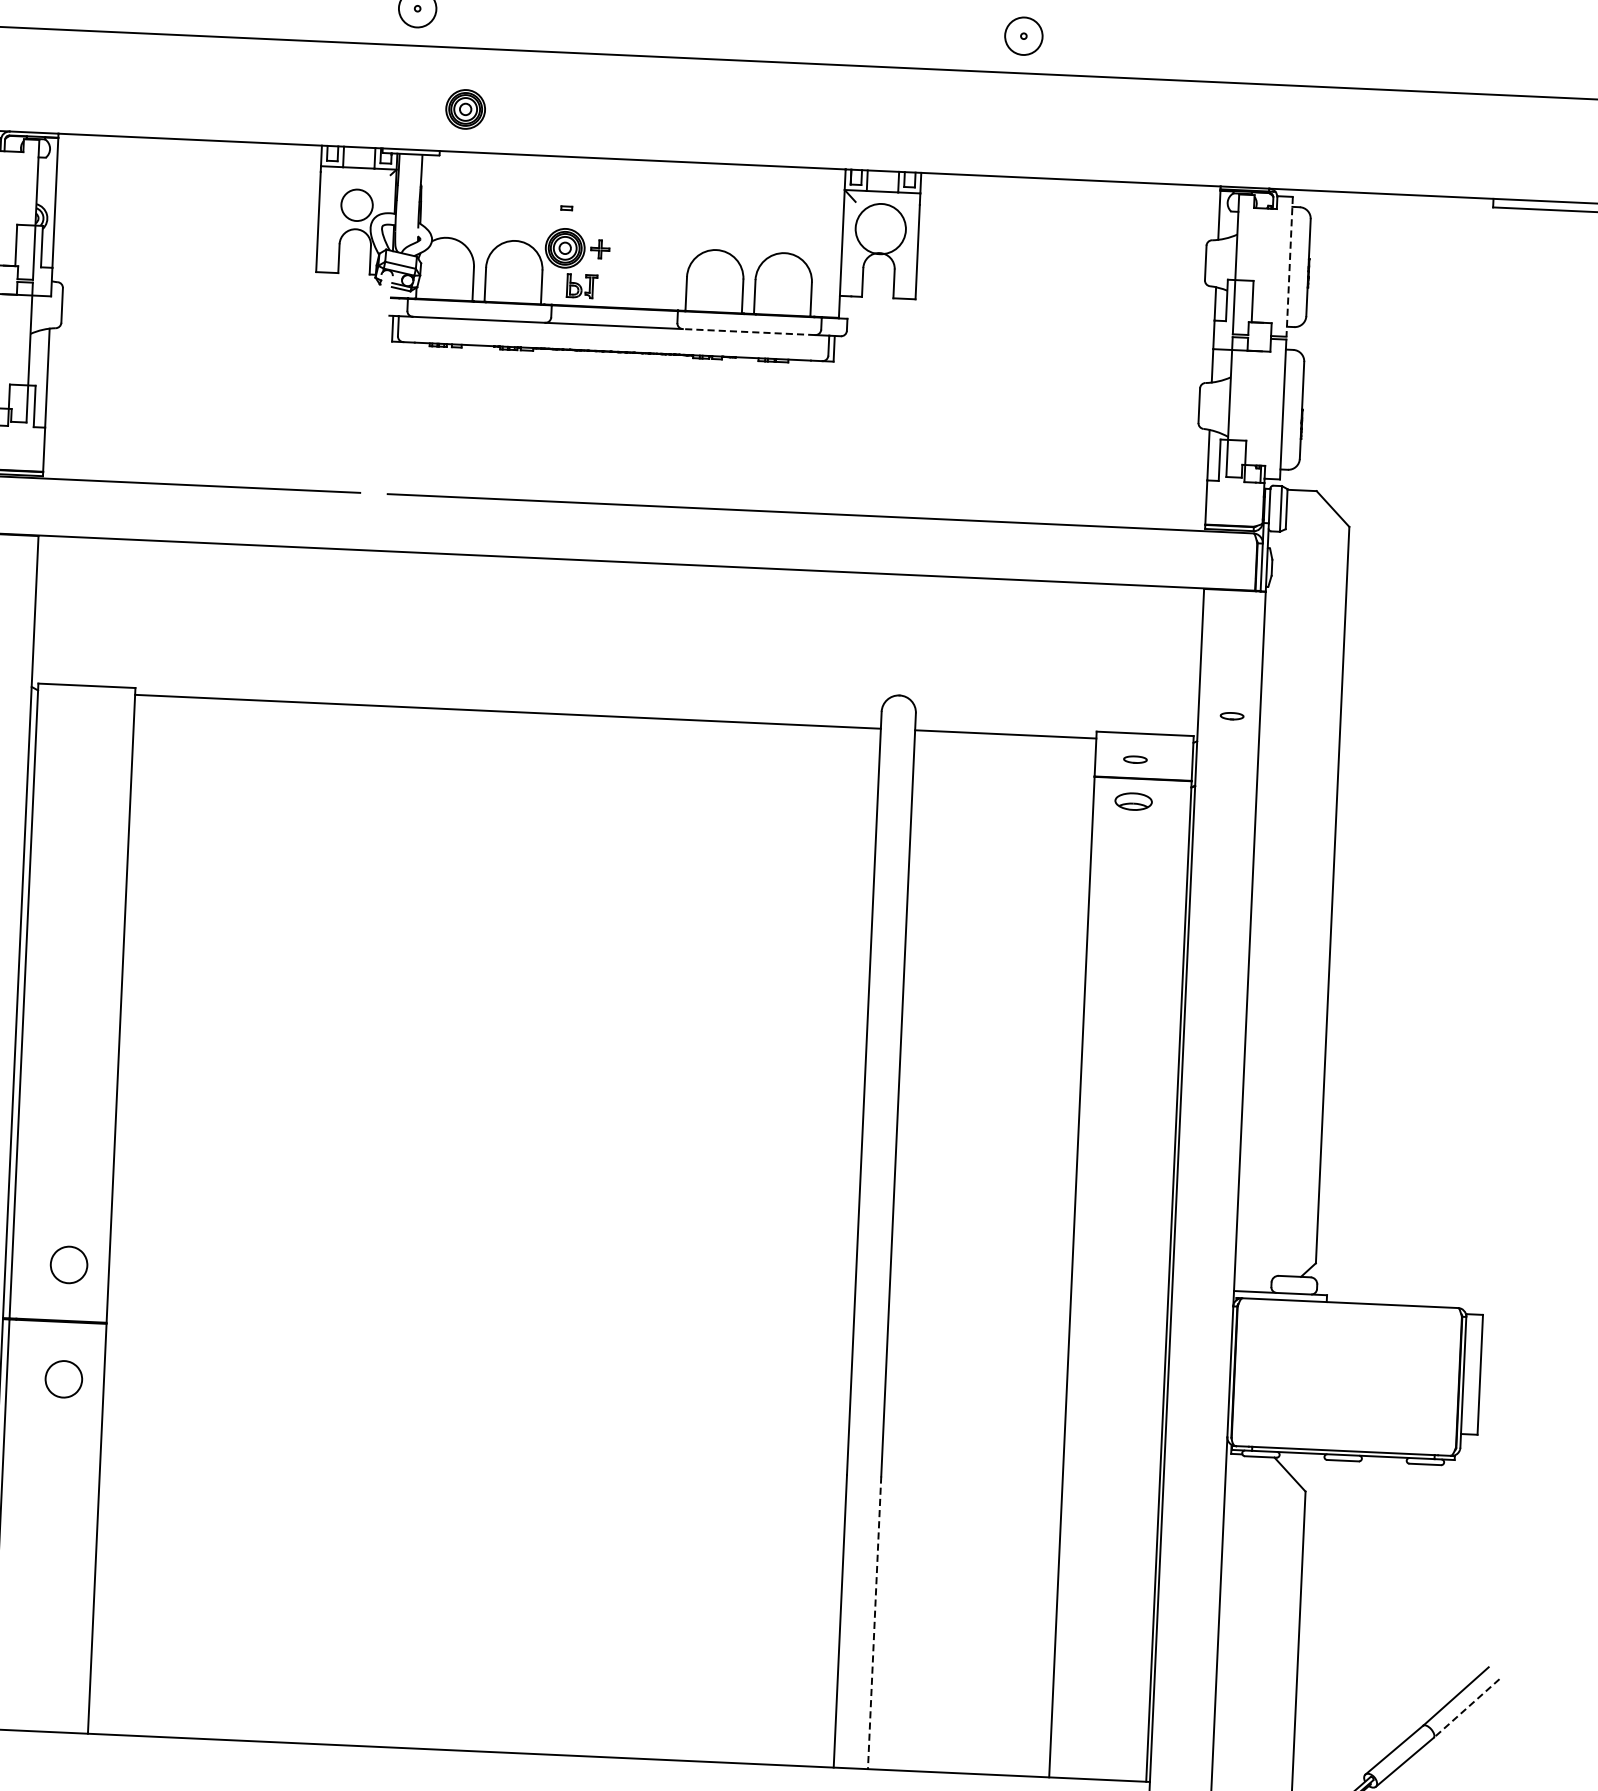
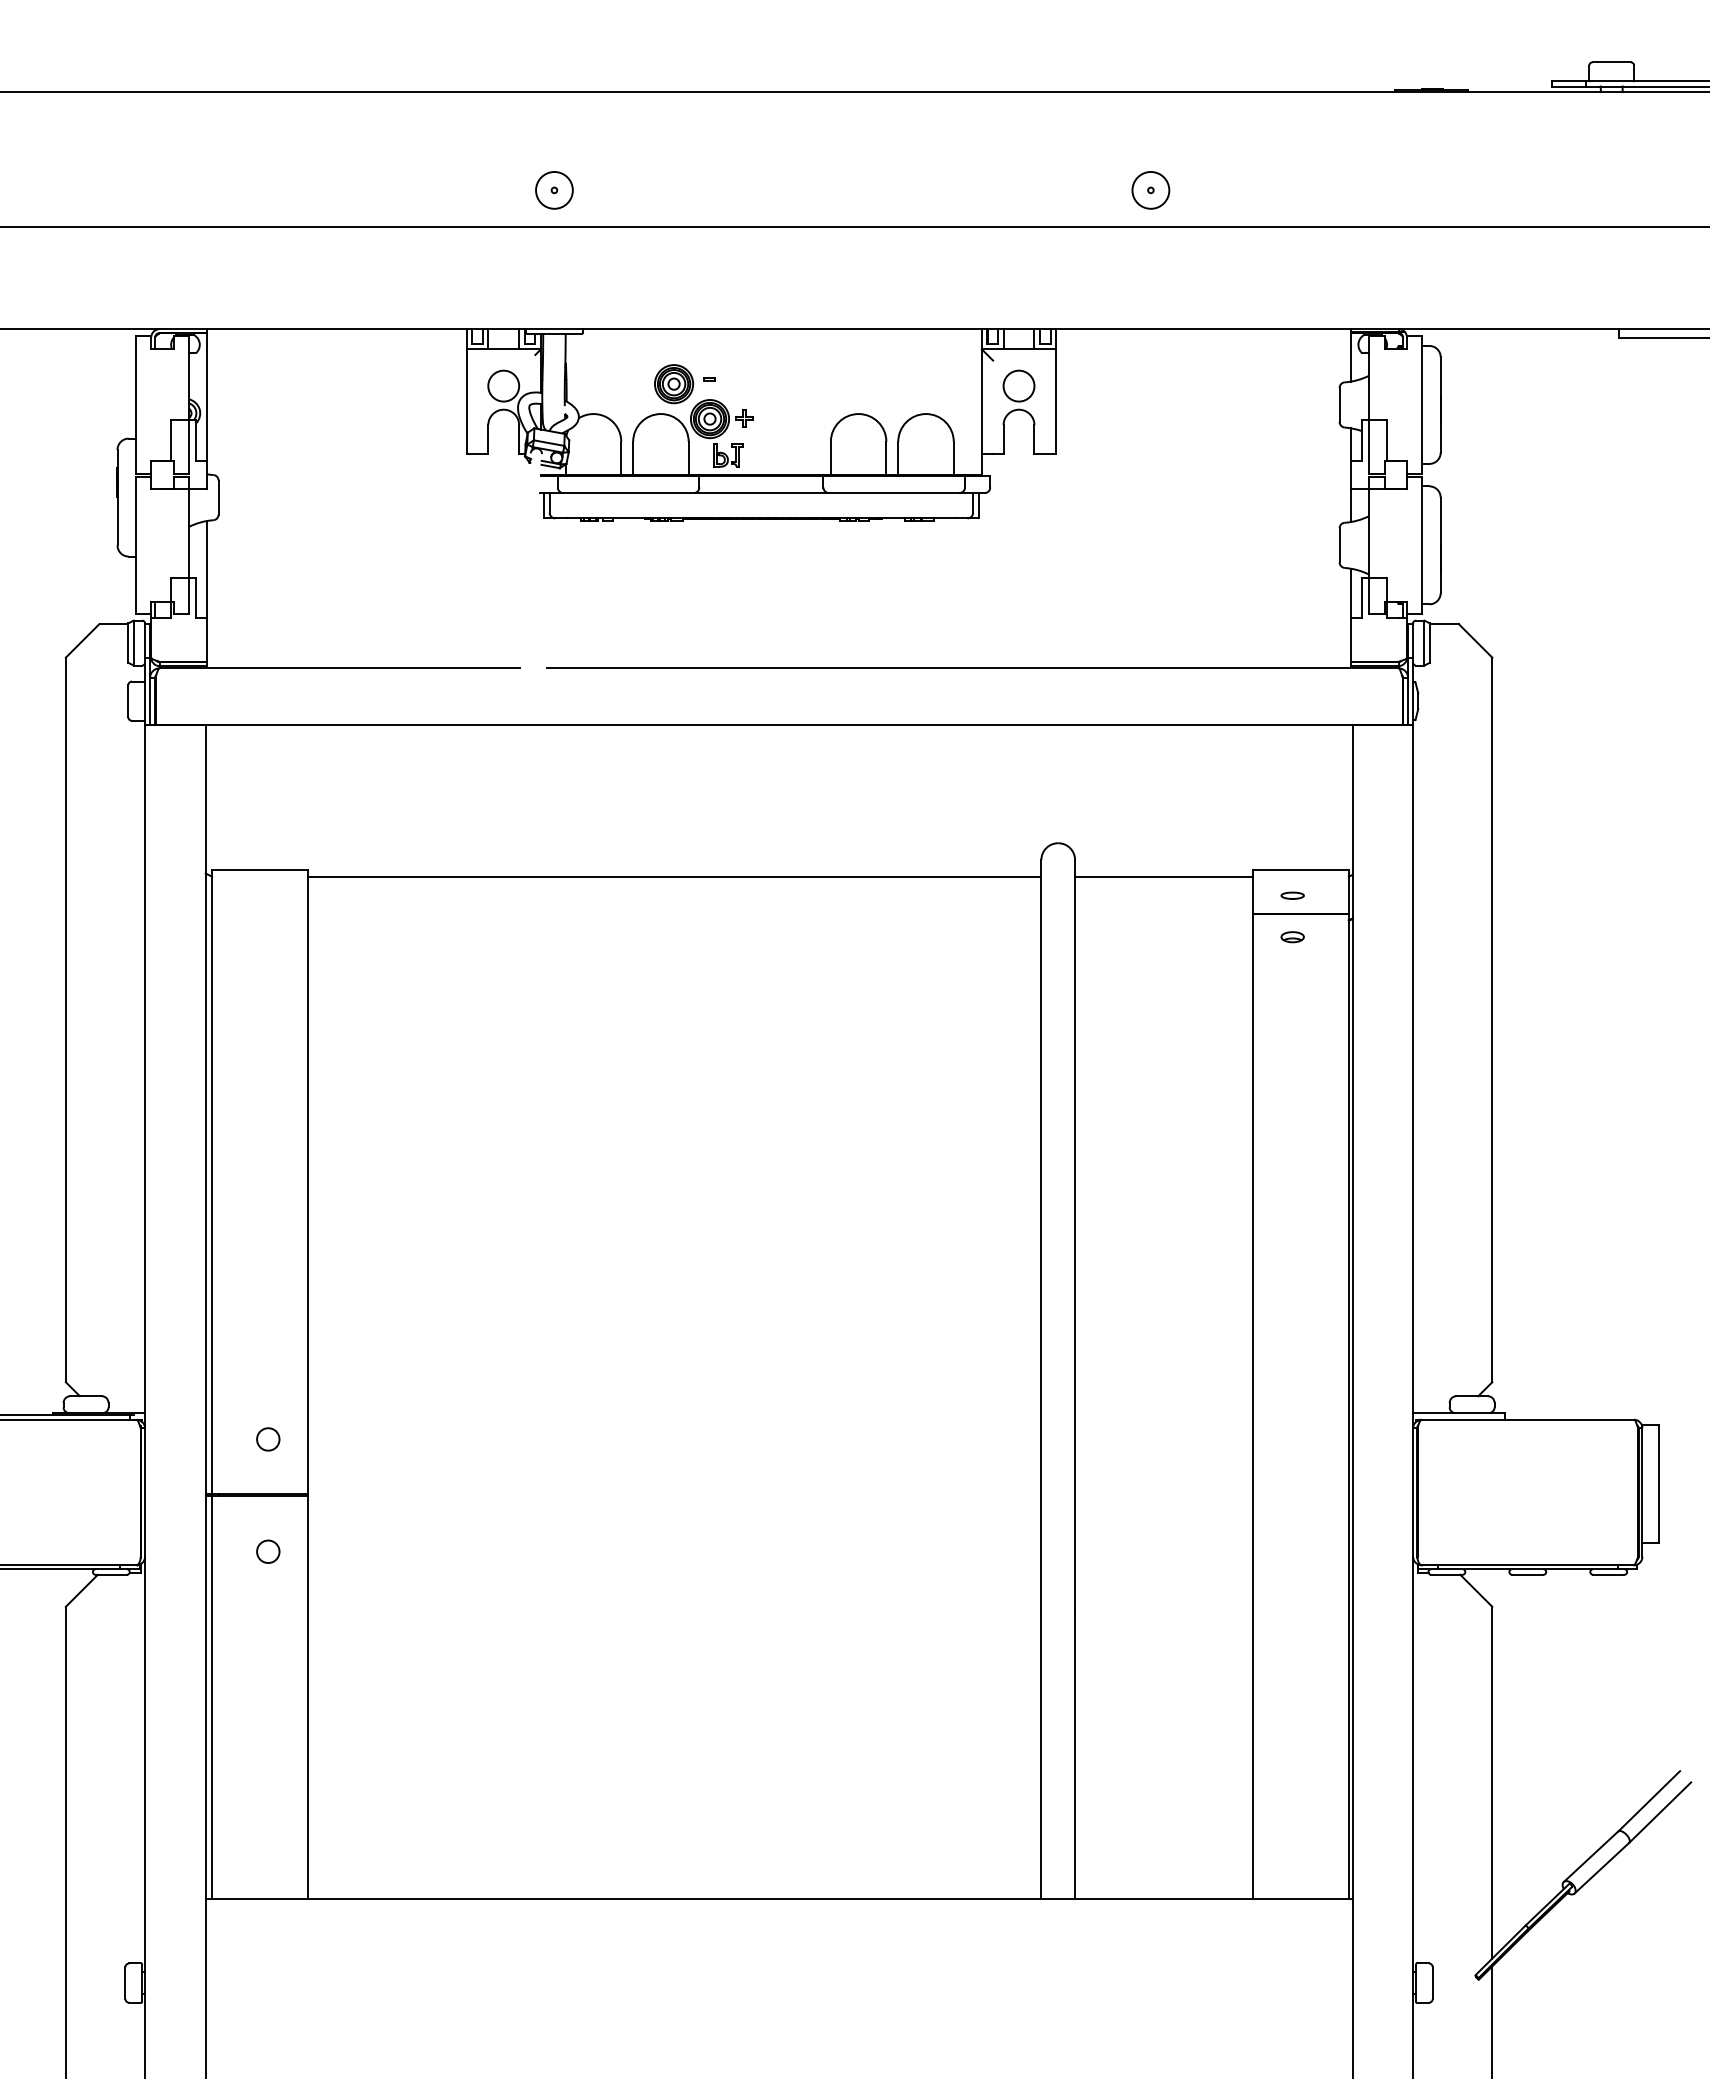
part: (466, 109) -> (674, 384), moved
circle: (880, 228) -> (1018, 385), size x0.62
line: (1290, 266) -> (1422, 404), dashed -> solid
line: (748, 332) -> (893, 493), dashed -> solid
part: (1231, 715) -> (1385, 848), removed
part: (1133, 802) -> (1292, 937), size x0.62
part: (69, 1265) -> (268, 1439), size x0.62
part: (64, 1378) -> (268, 1551), size x0.62
line: (875, 1622) -> (1075, 1754), dashed -> solid
line: (1465, 1708) -> (1659, 1812), dashed -> solid

